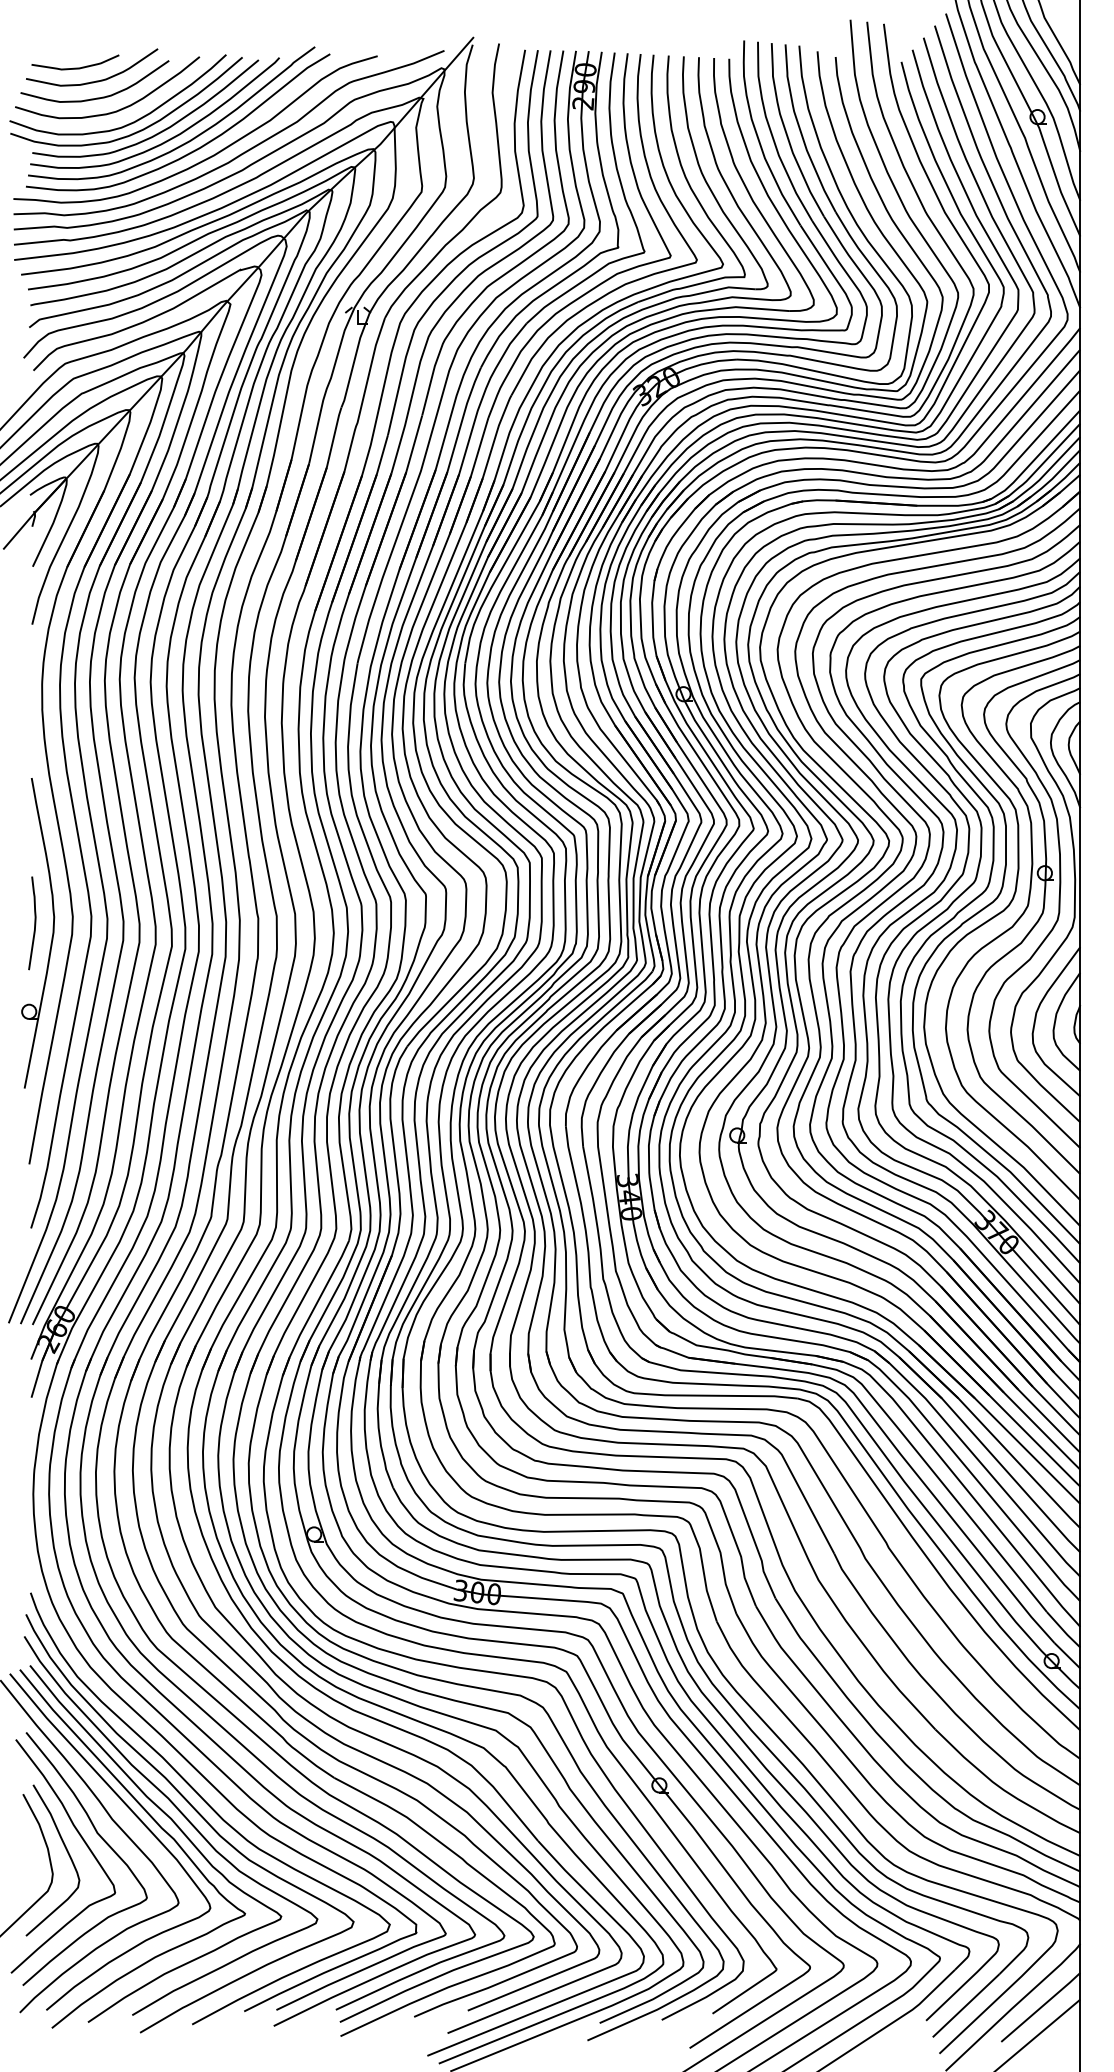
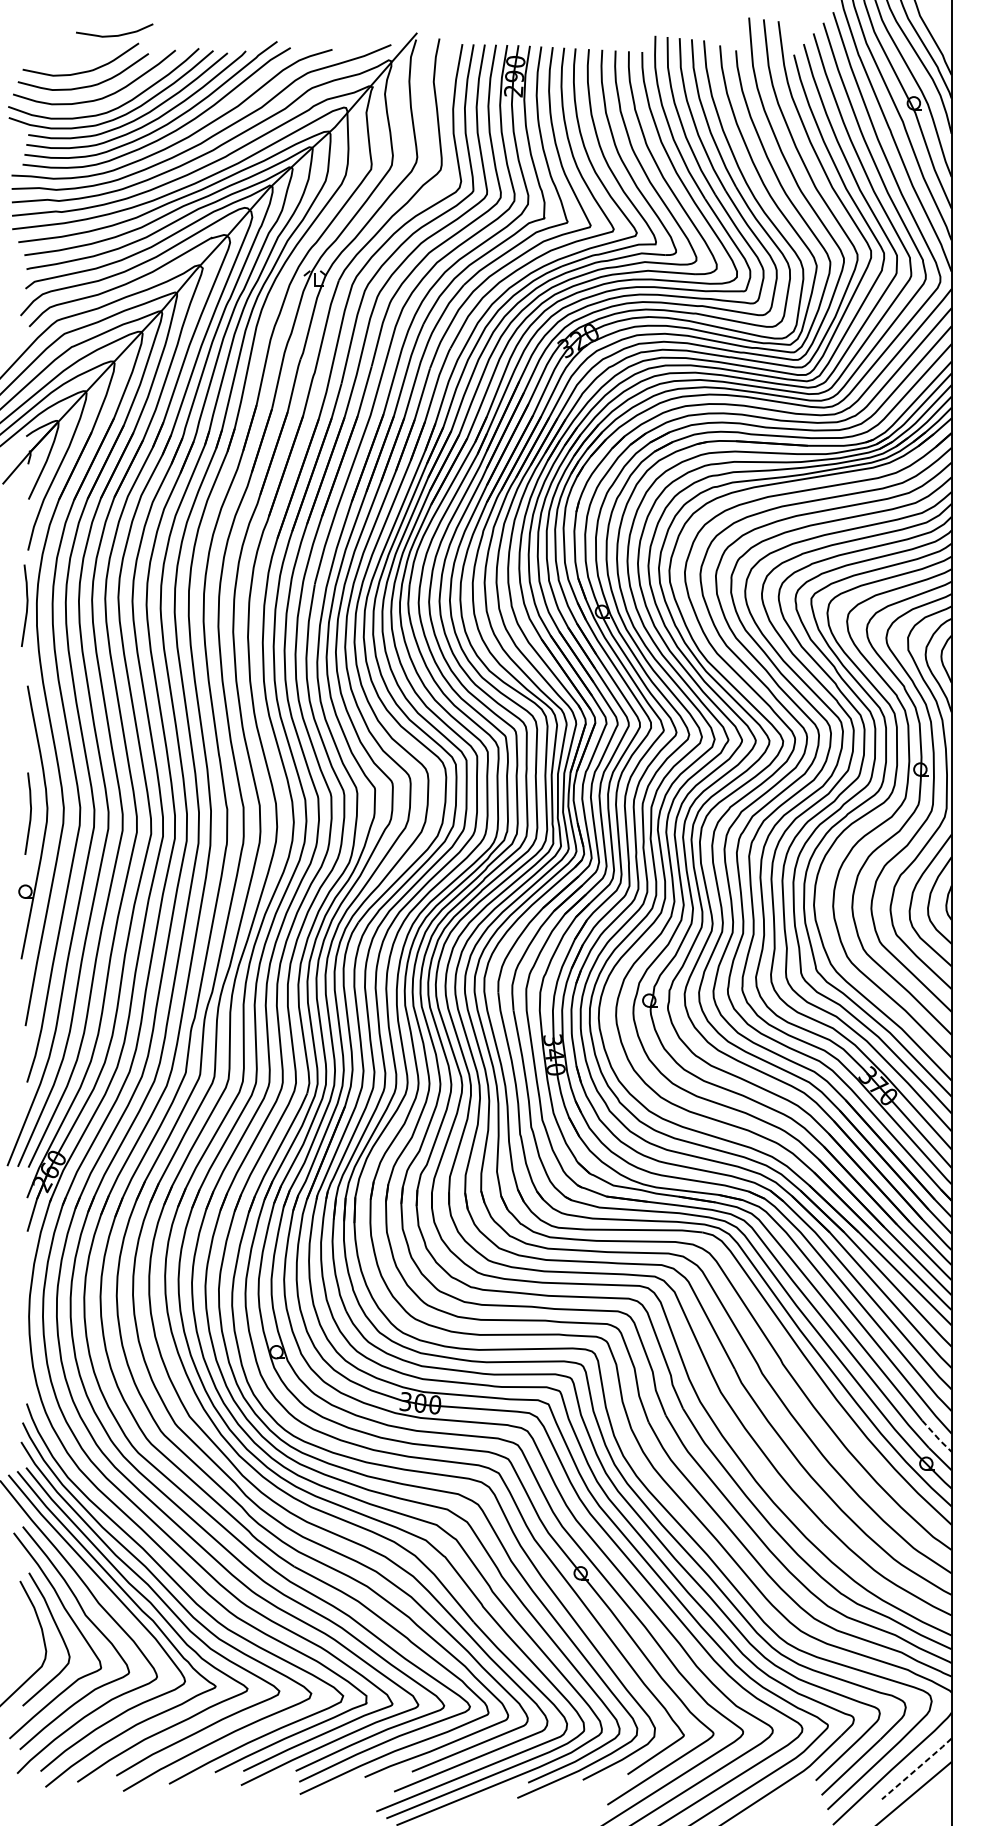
curve: (75, 67) -> (114, 34), moved
curve: (30, 687) -> (26, 605), added
line: (1064, 1631) -> (937, 1437), solid -> dashed
line: (1041, 2007) -> (917, 1768), solid -> dashed

